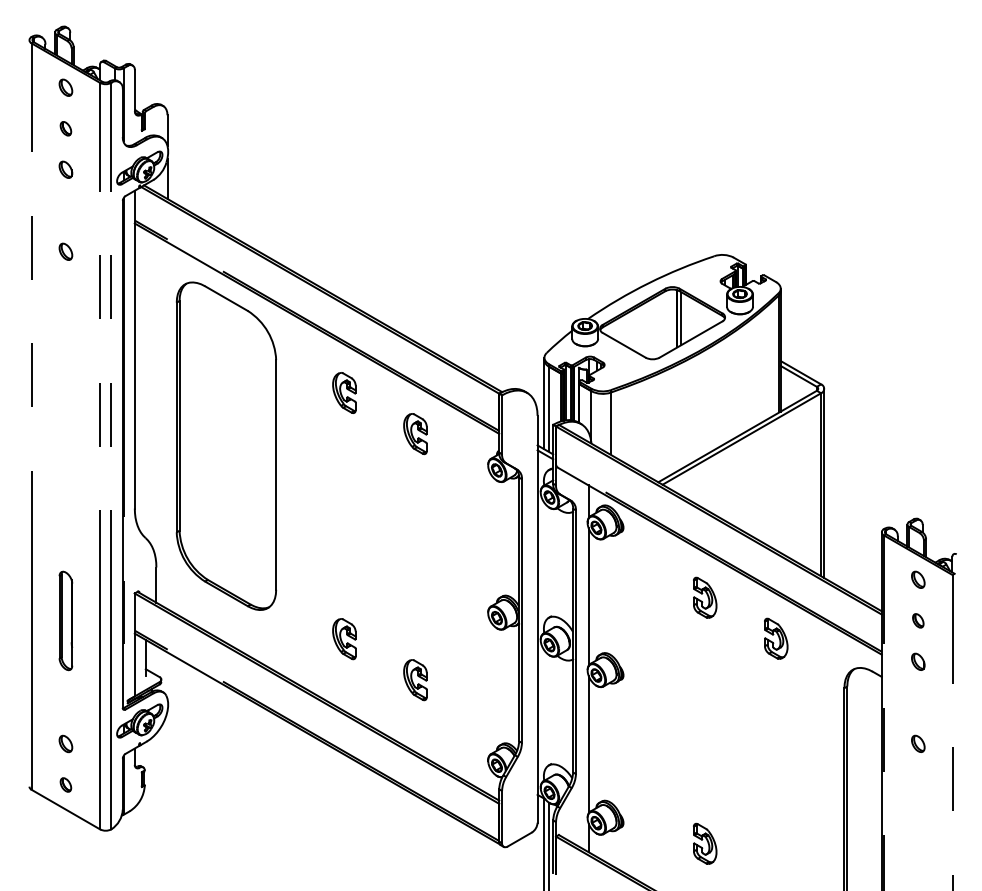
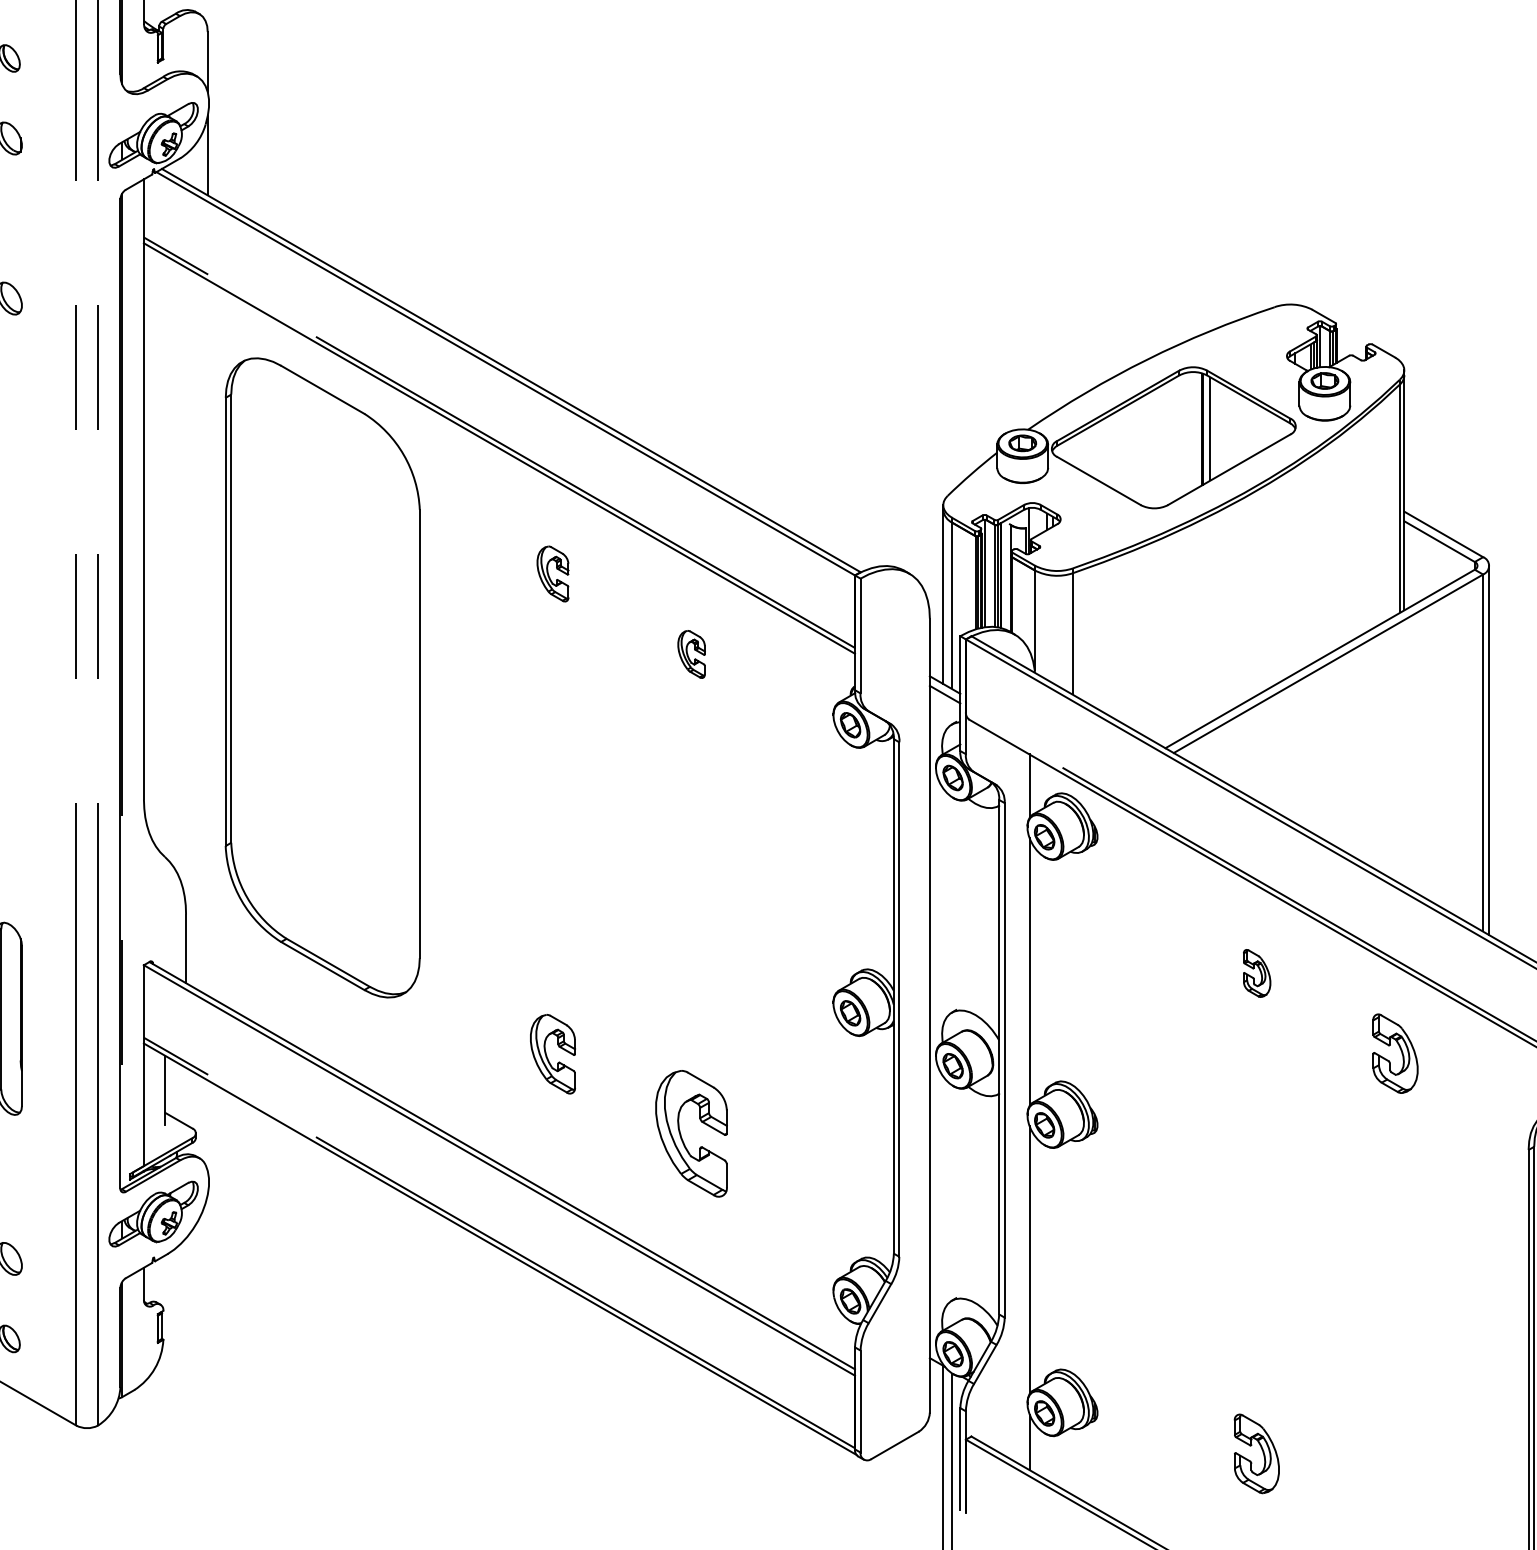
part: (344, 392) -> (553, 573), size x0.7
part: (415, 434) -> (691, 654), size x0.6
part: (705, 597) -> (1257, 973), size x0.6
part: (415, 680) -> (691, 1135), size x1.6

